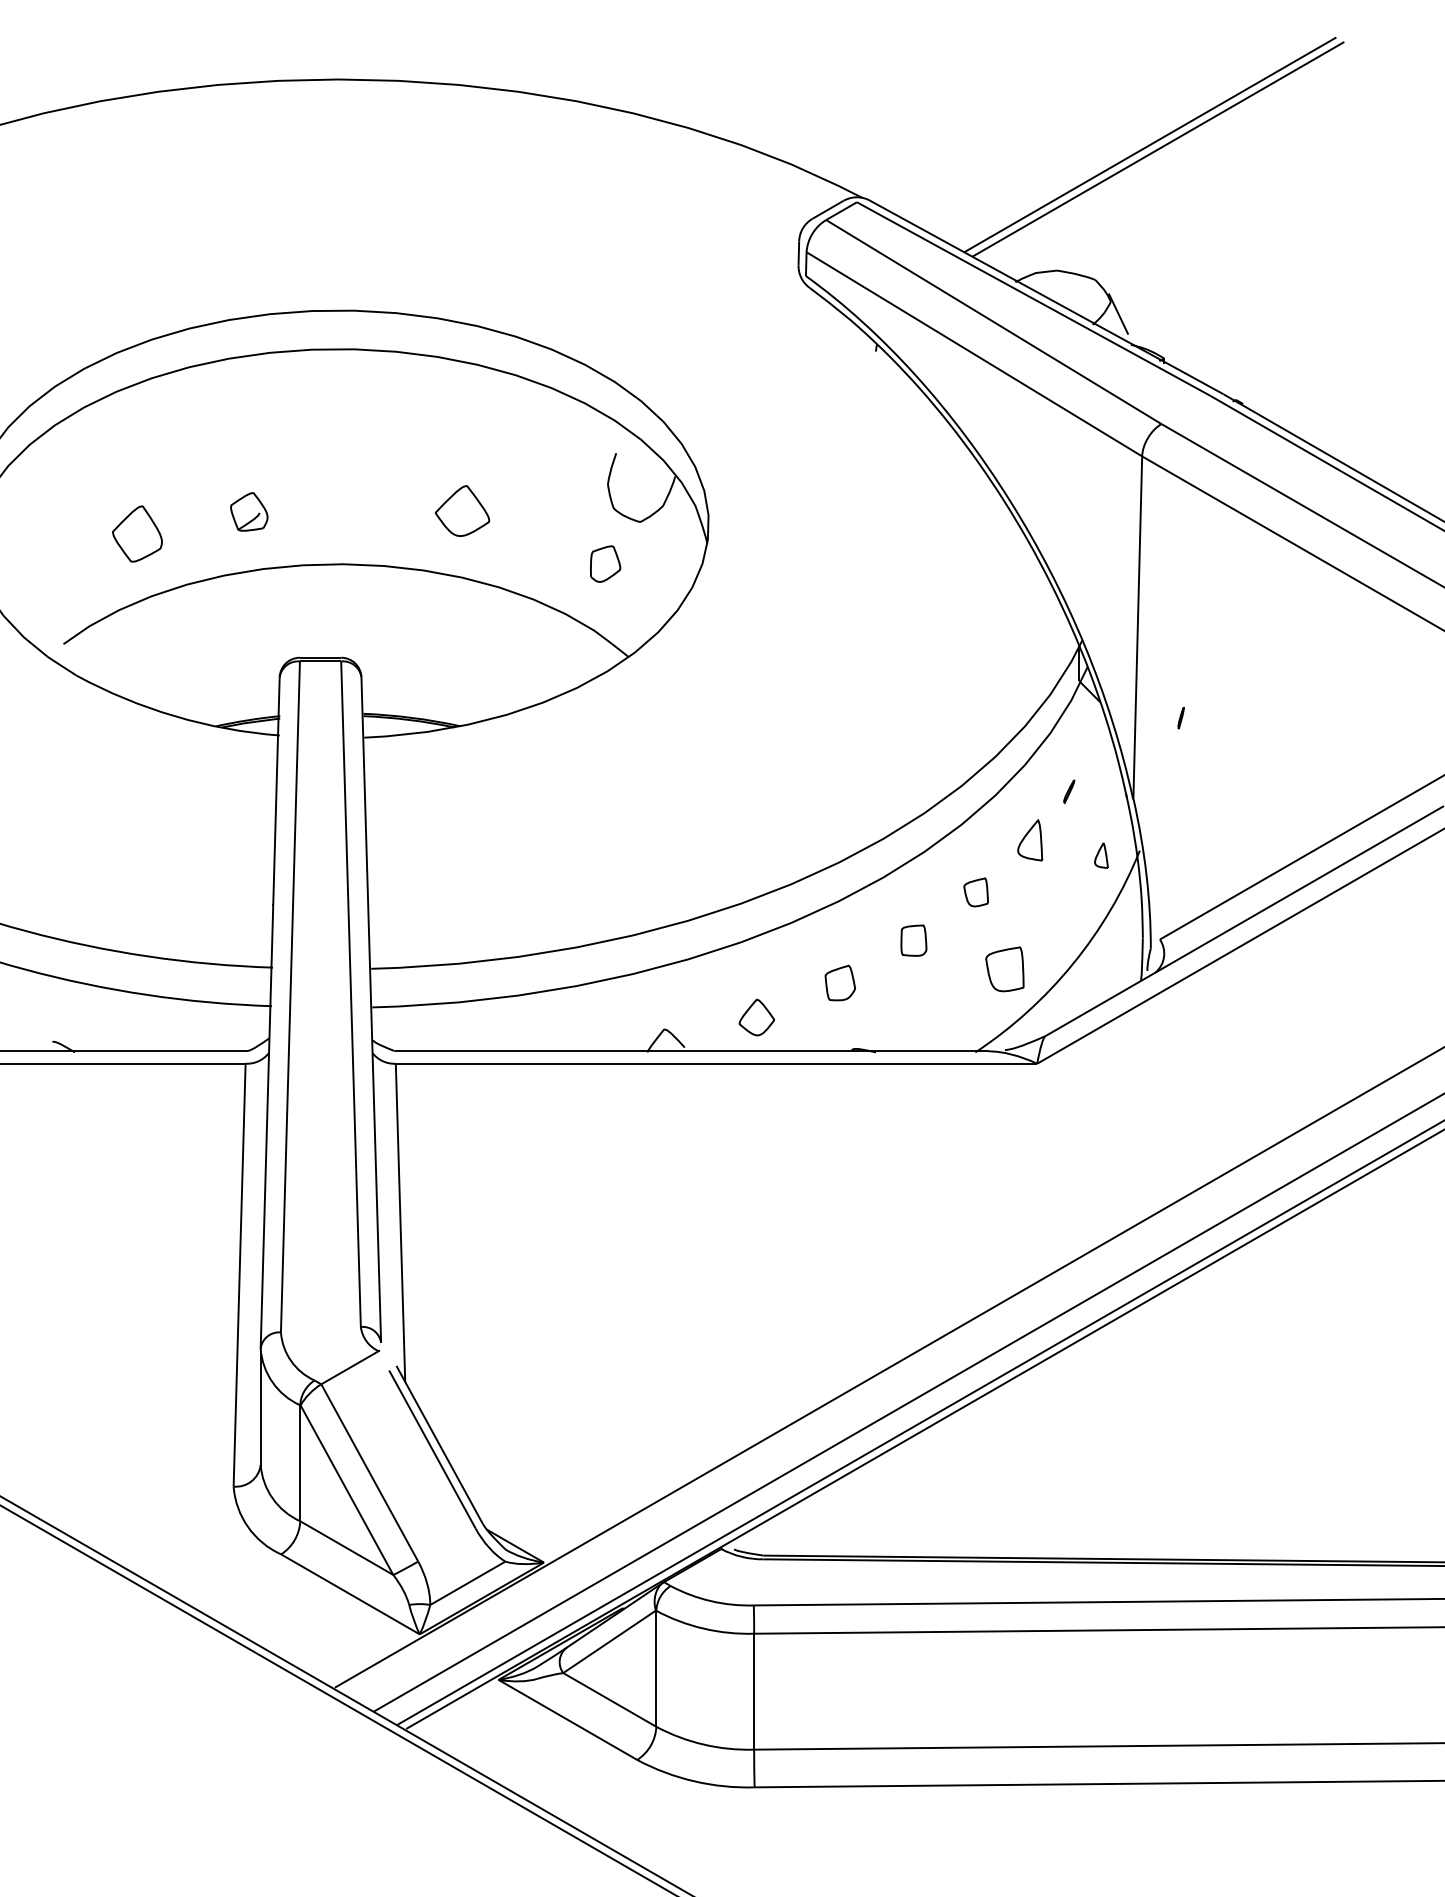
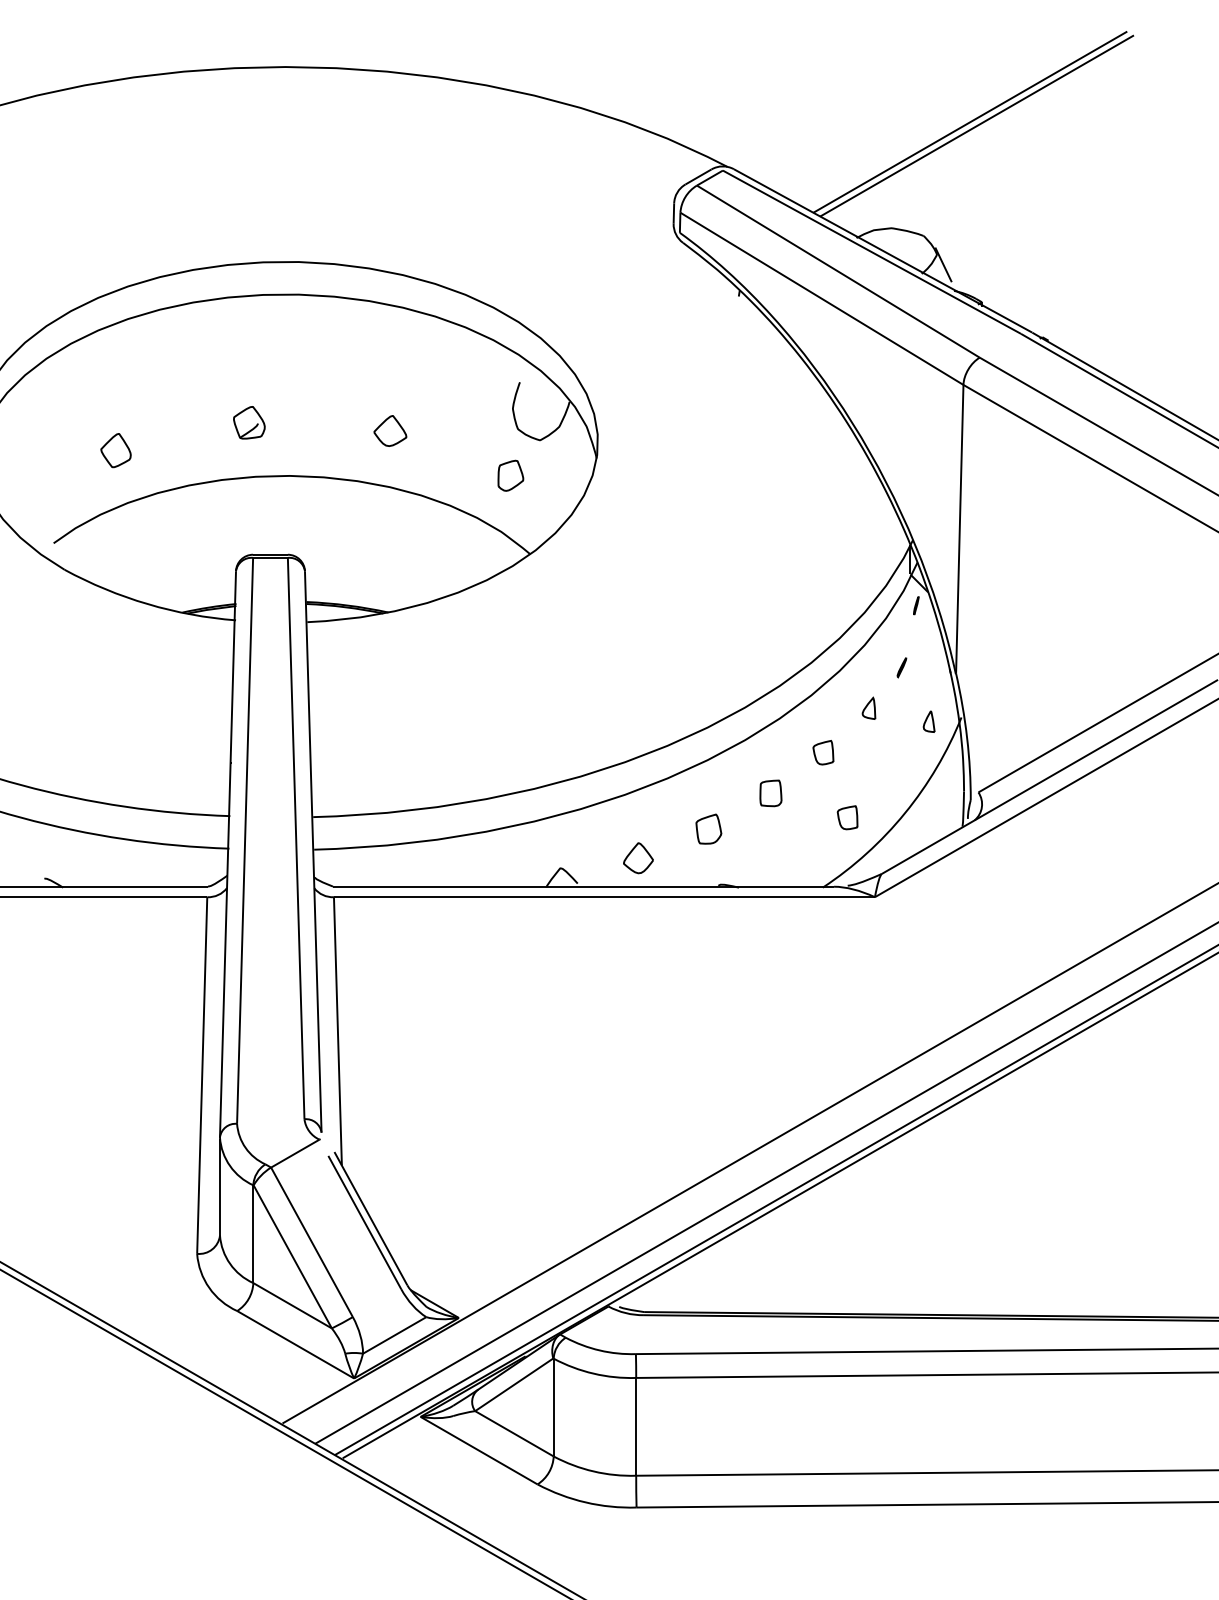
part: (462, 510) -> (390, 430), size x0.71
part: (249, 511) -> (249, 422), moved
part: (136, 534) -> (115, 450), size x0.71
line: (1181, 717) -> (916, 605), moved
part: (1029, 838) -> (868, 707), size x0.62
part: (1004, 969) -> (847, 817), size x0.62

